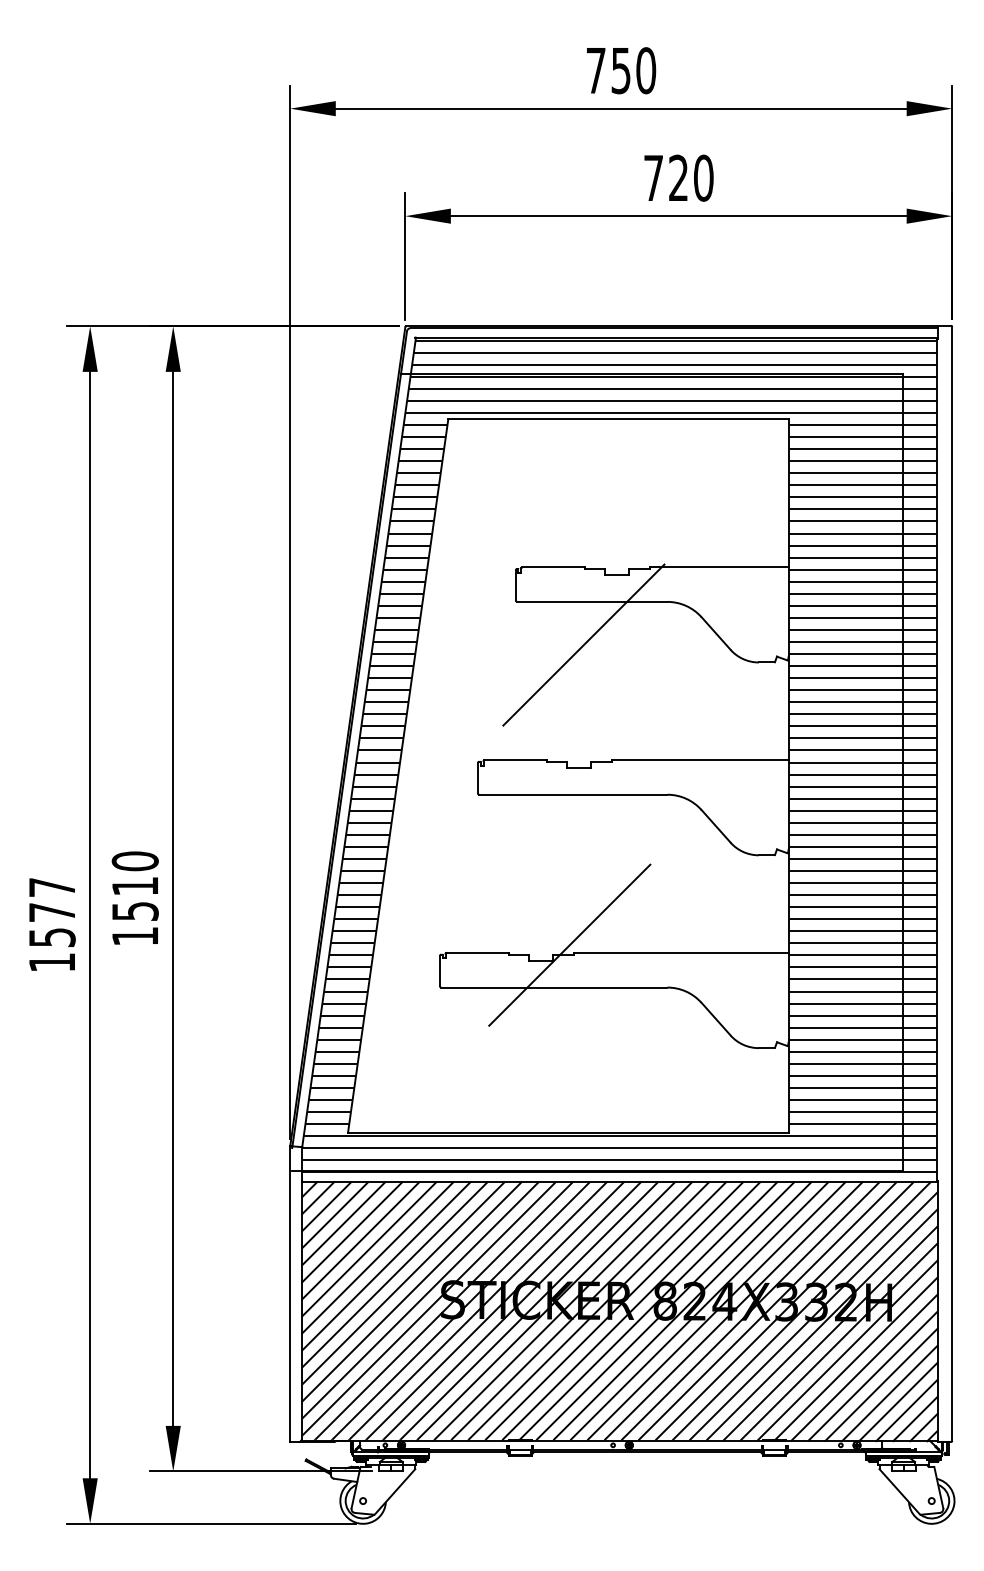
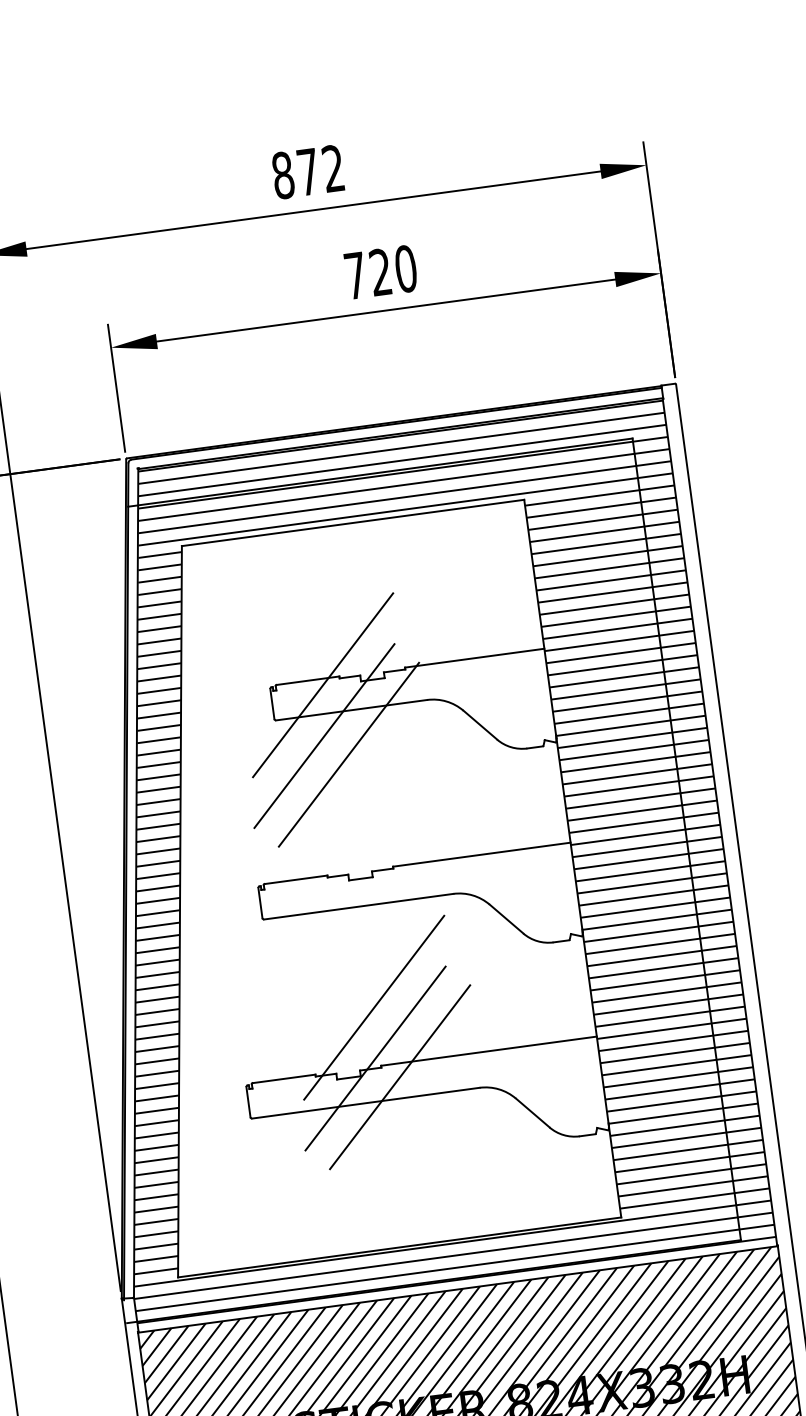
text: (621, 70) -> (308, 171), 750 -> 872
line: (567, 573) -> (322, 685), added
line: (561, 623) -> (323, 736), added
line: (574, 894) -> (373, 1006), added
line: (590, 966) -> (399, 1077), added

